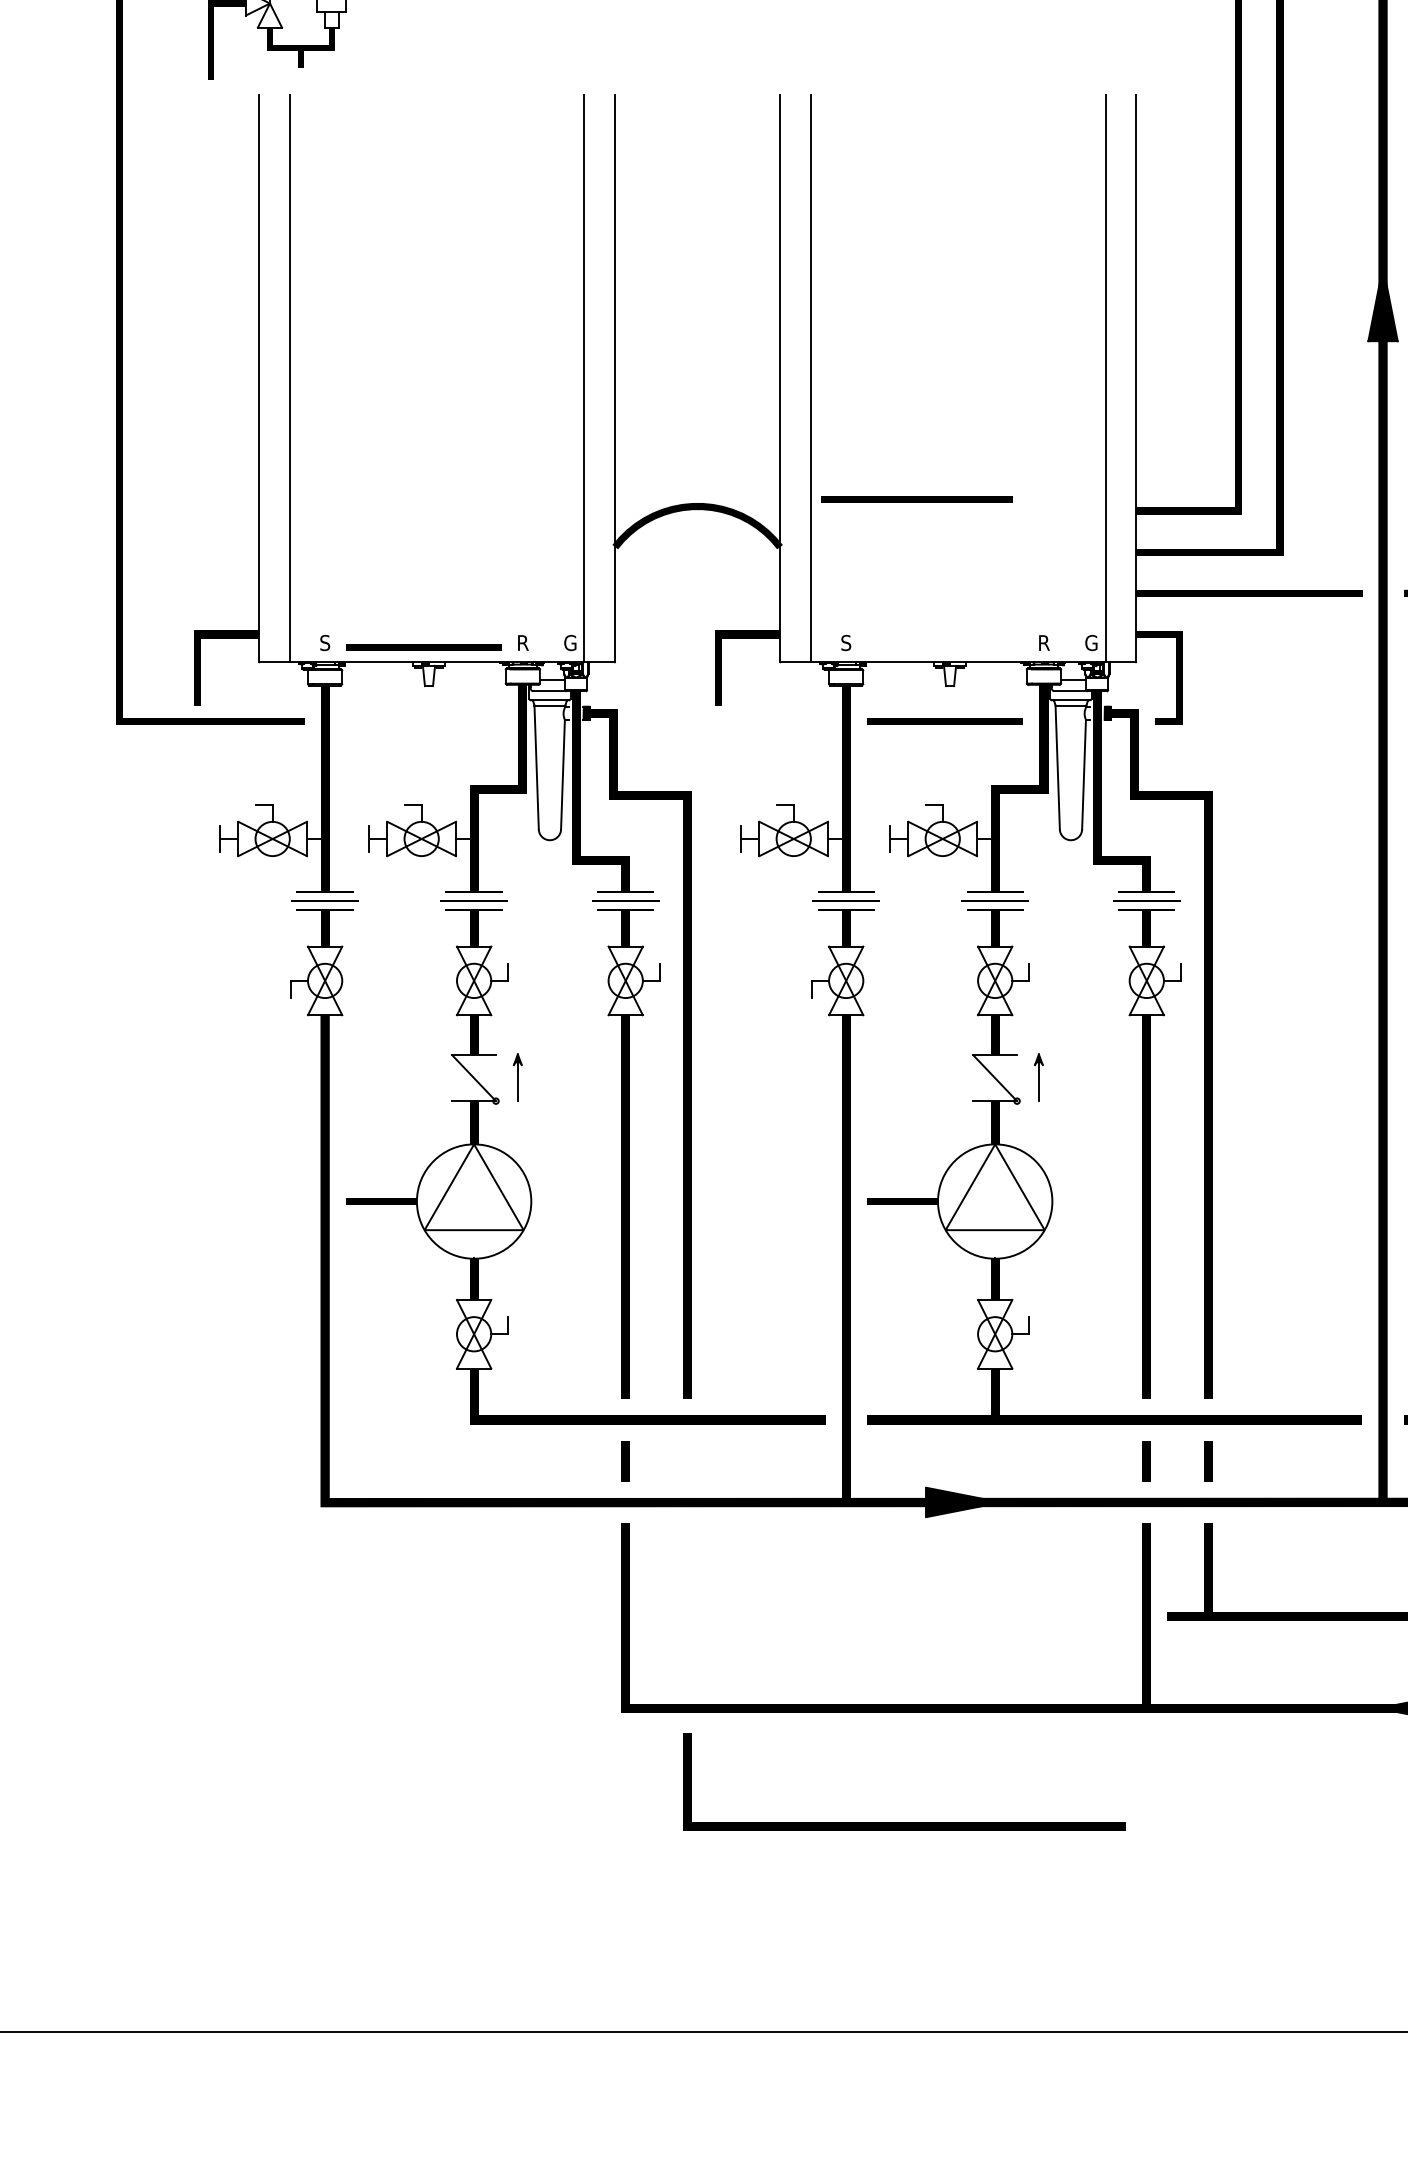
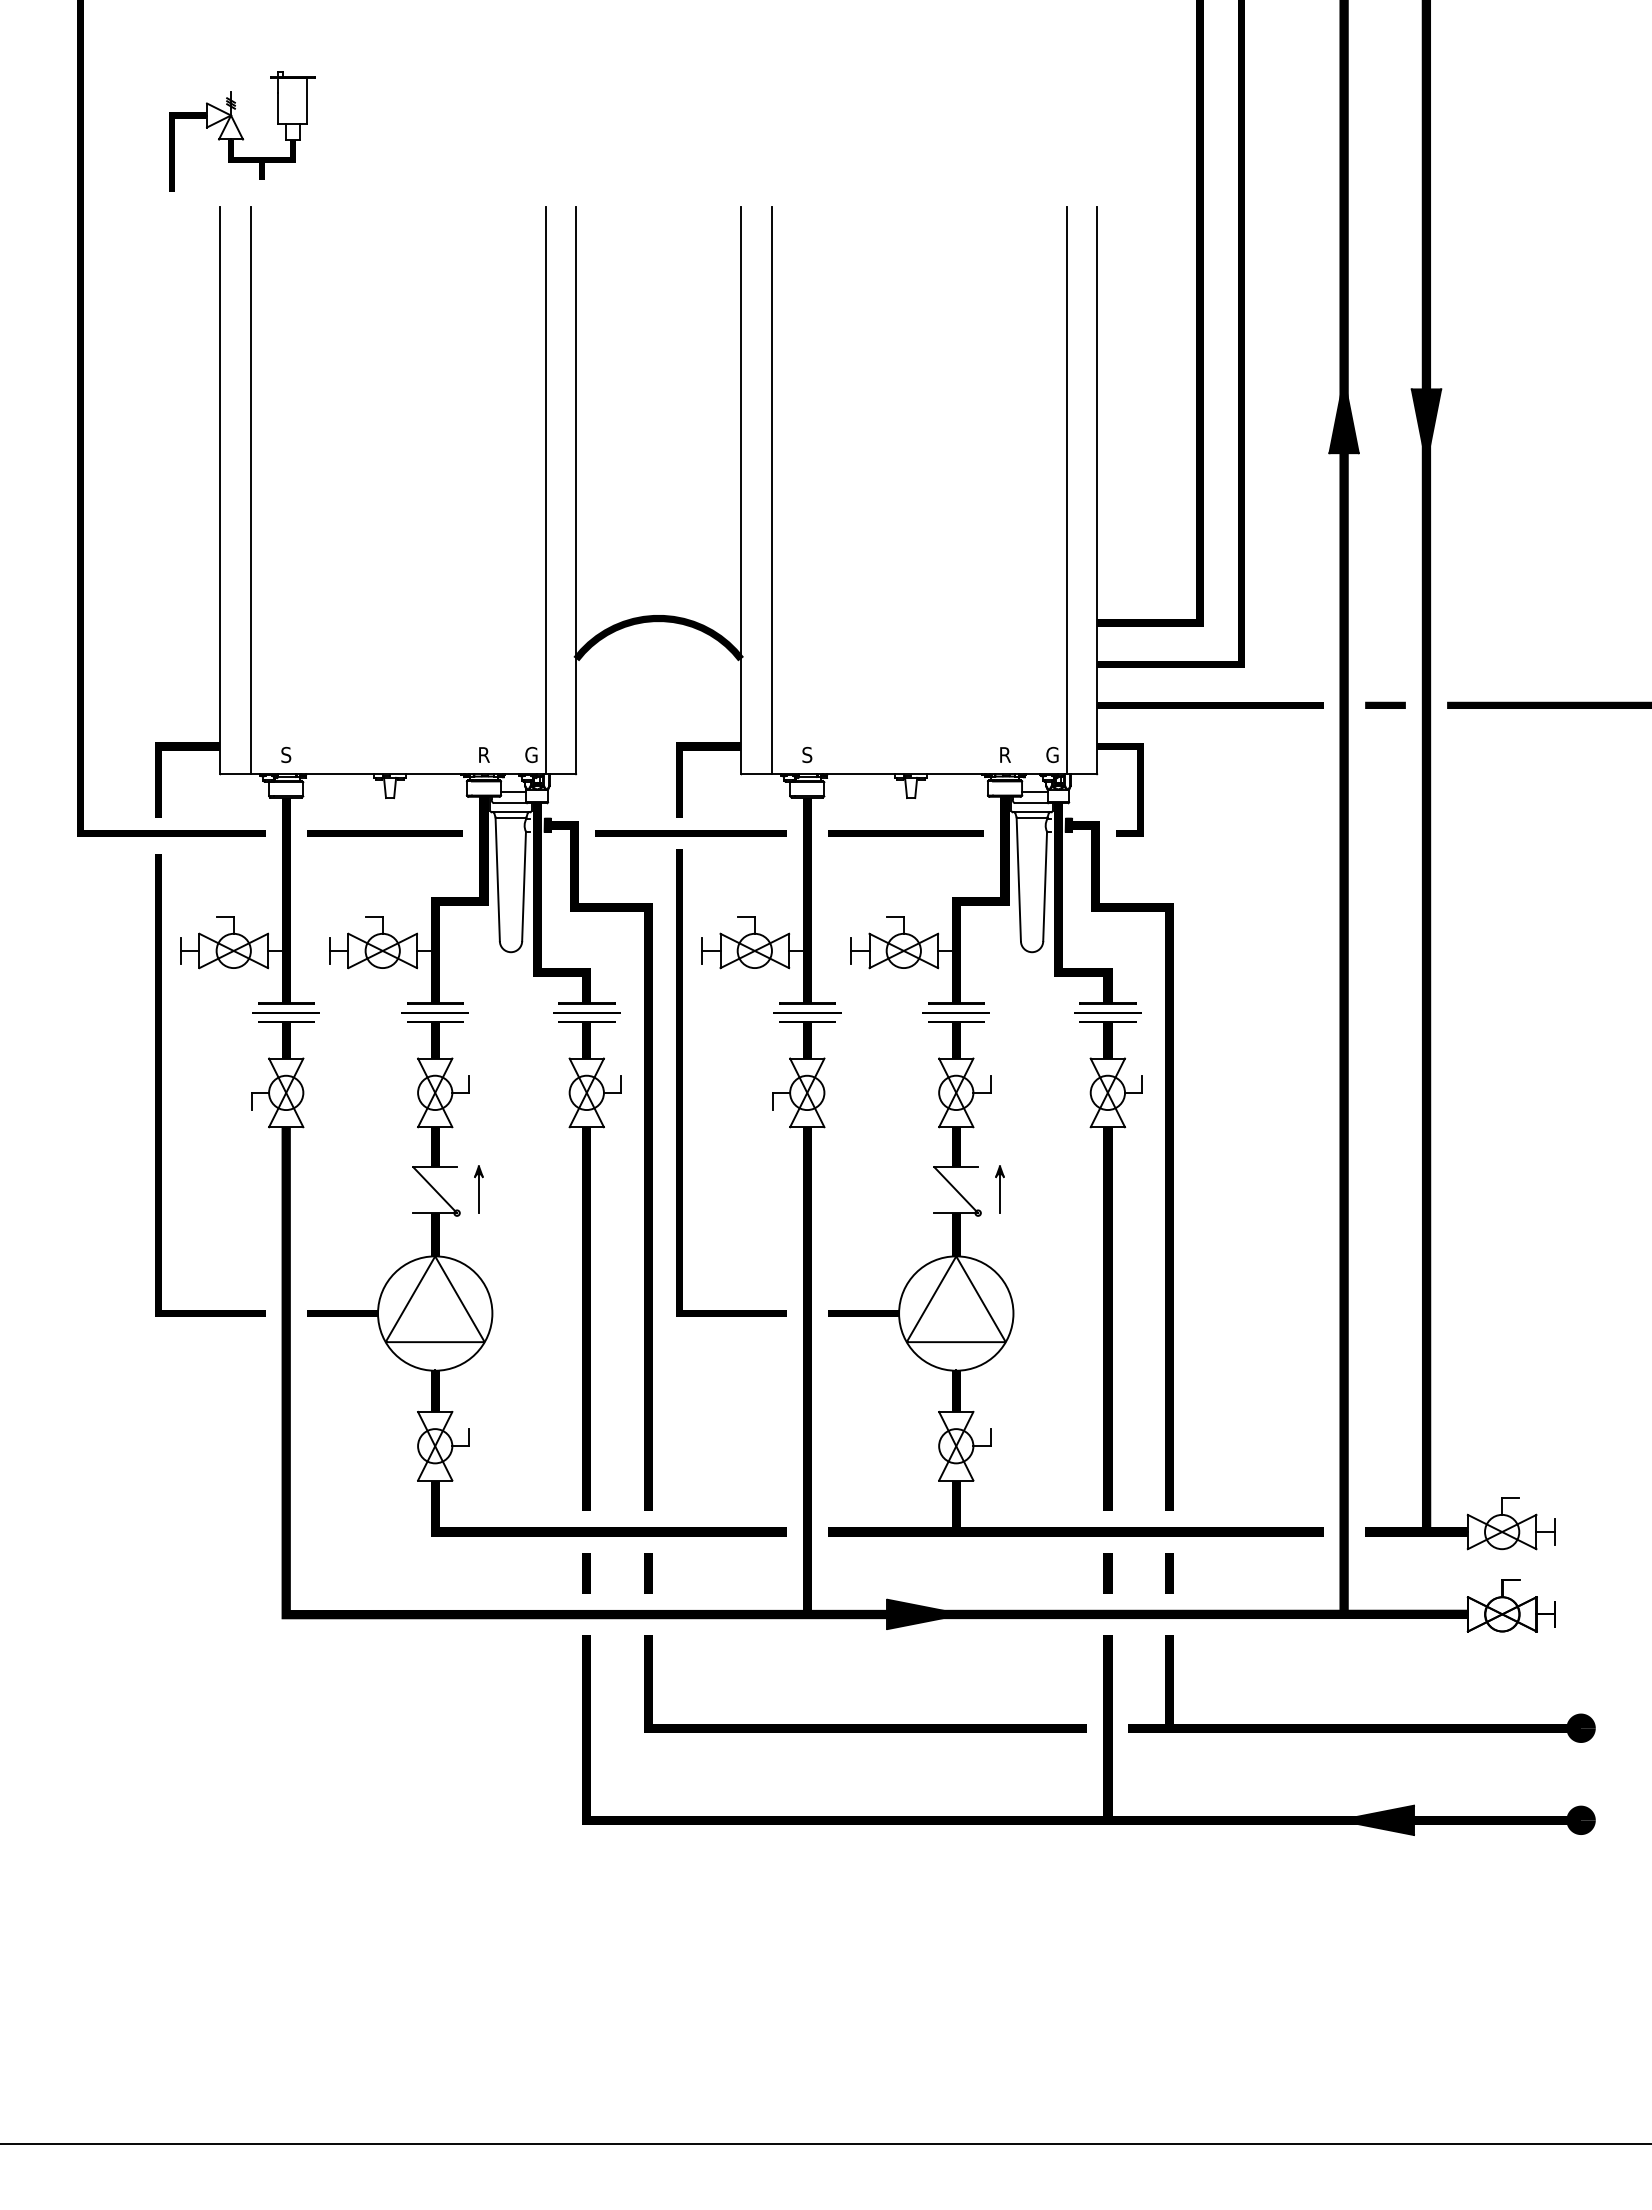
line: (916, 499) -> (690, 833), moved
line: (423, 647) -> (384, 833), moved
line: (721, 970) -> (682, 1082), added
line: (200, 973) -> (161, 1085), added
line: (687, 1461) -> (648, 1573), added
line: (904, 1822) -> (865, 1724), moved

